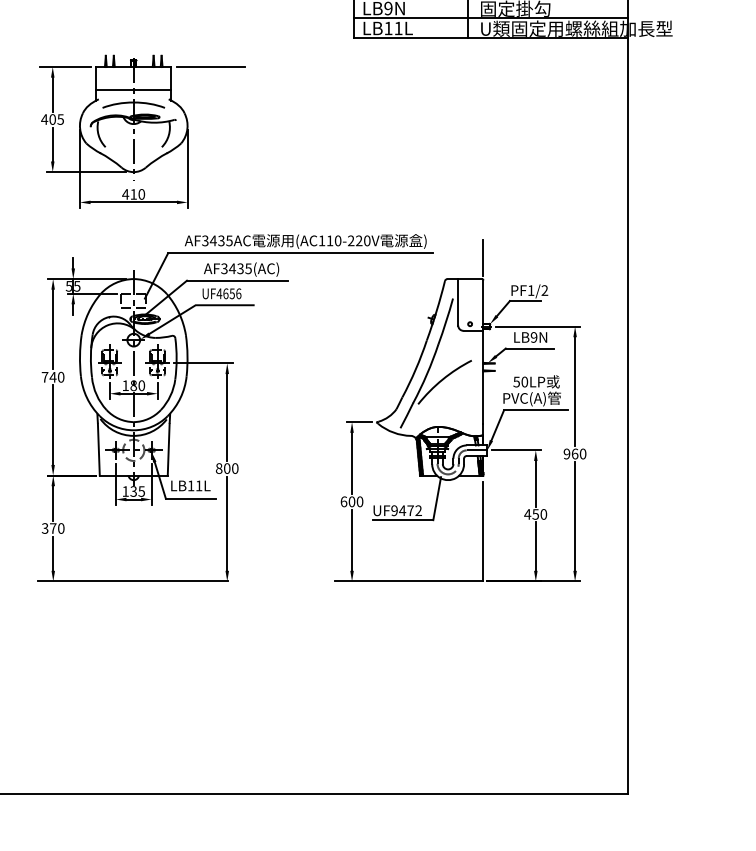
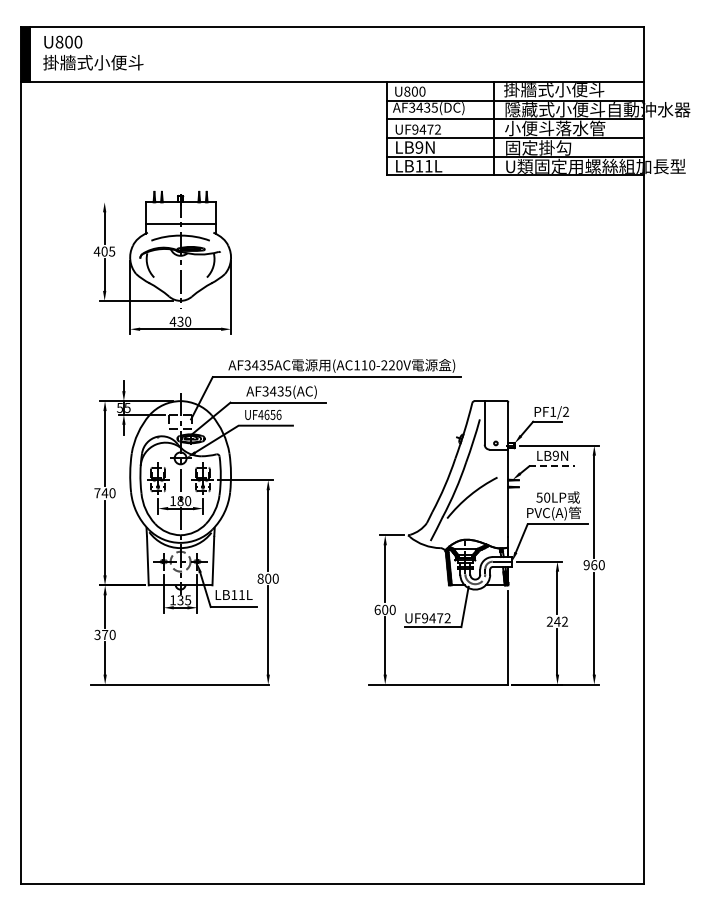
line: (65, 67) -> (116, 202), removed
line: (210, 67) -> (252, 202), removed
text: (133, 194) -> (180, 321), 410 -> 430
line: (483, 257) -> (508, 380), removed
line: (529, 348) -> (551, 466), solid -> dashed
text: (535, 514) -> (557, 621), 450 -> 242

